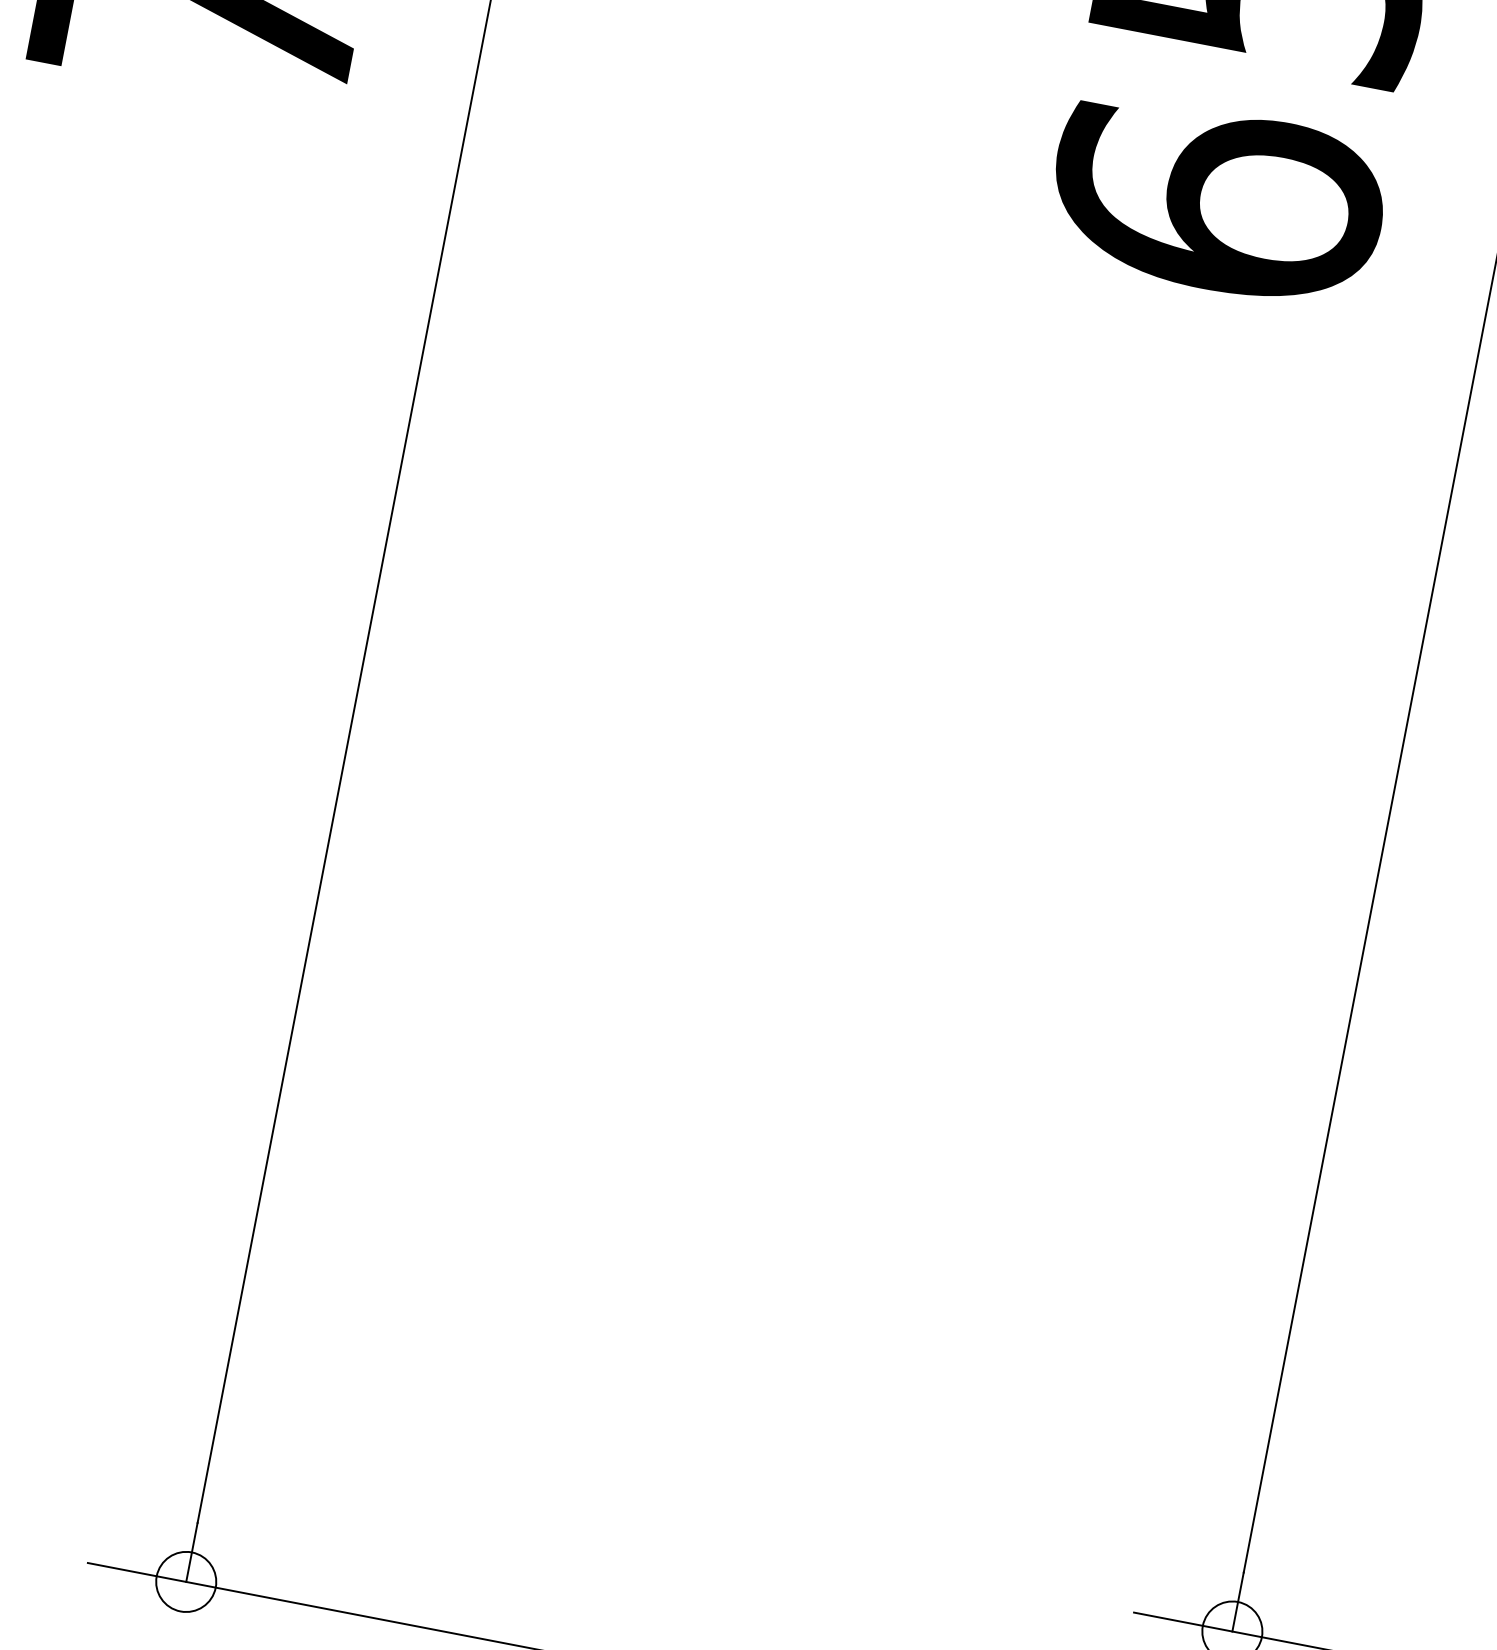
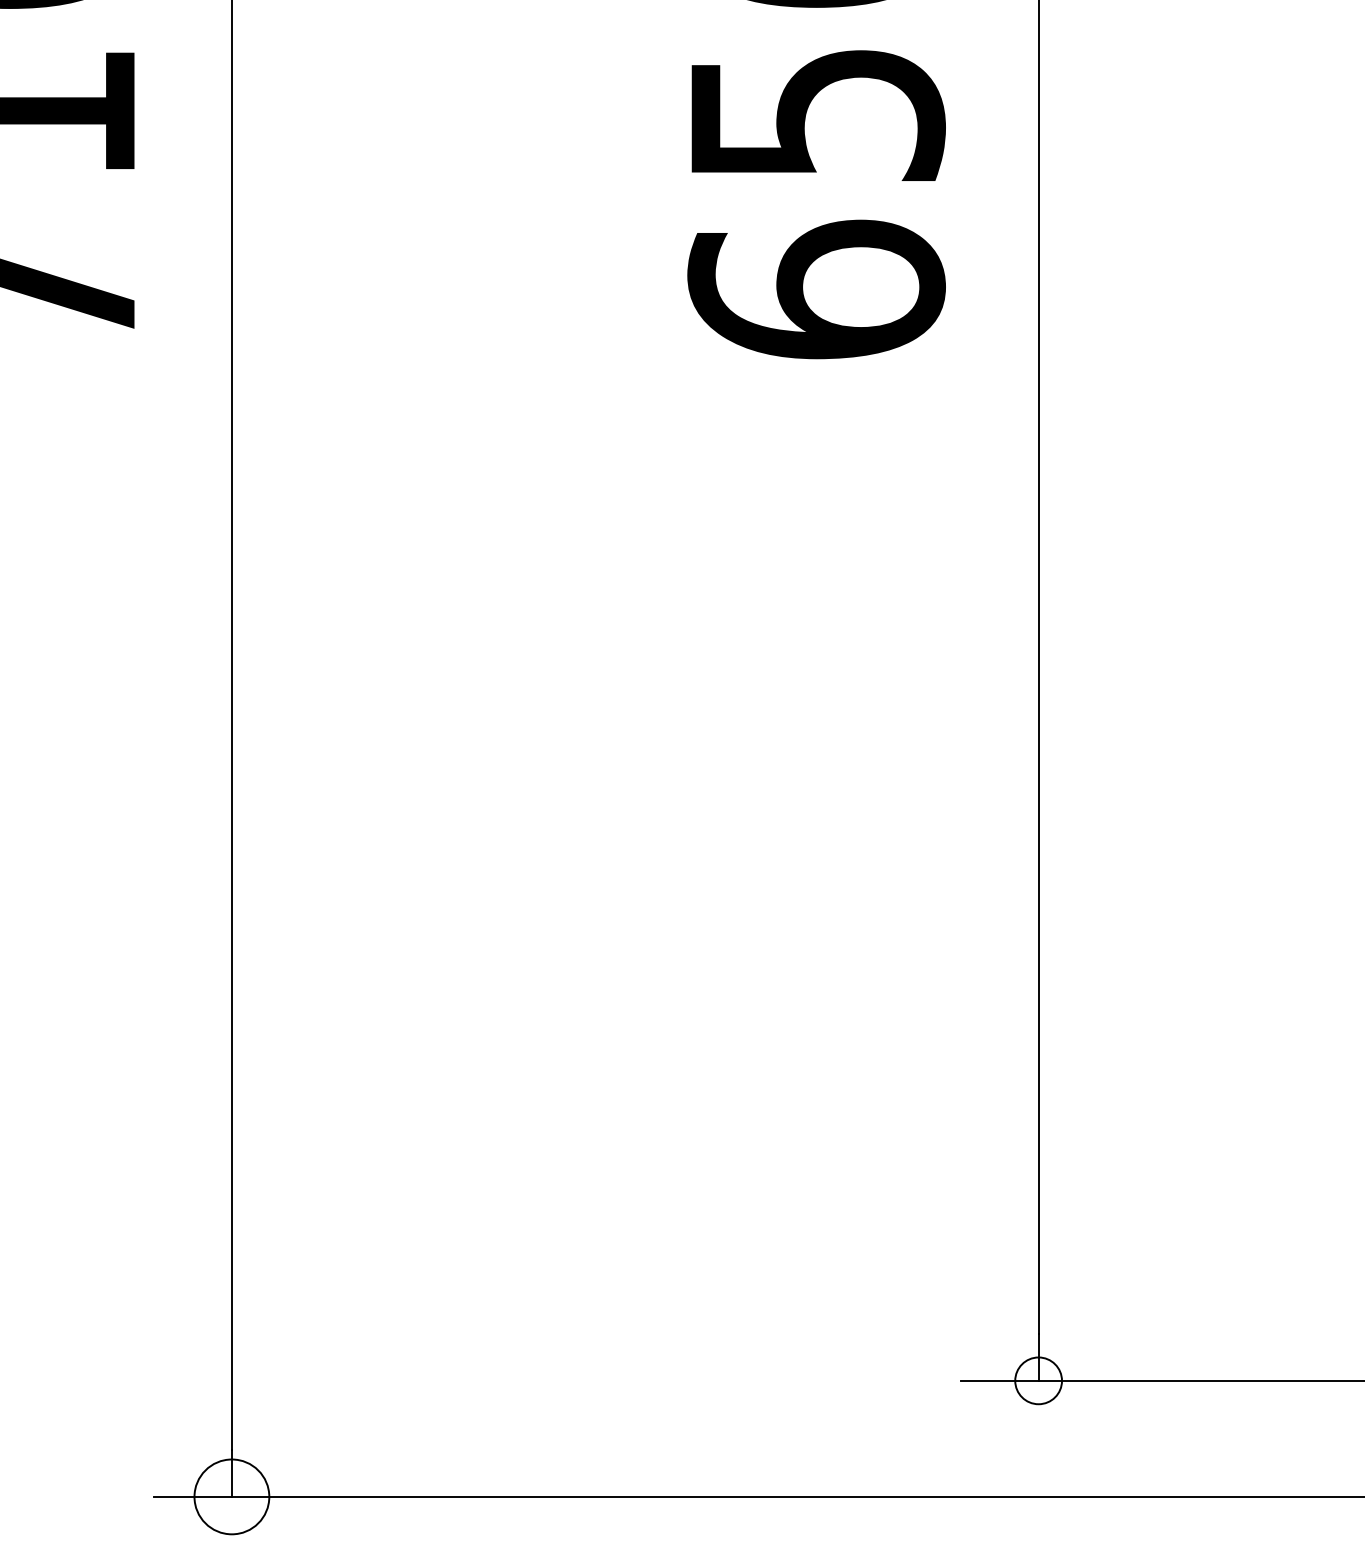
circle: (185, 1581) -> (231, 1496), size x1.6

